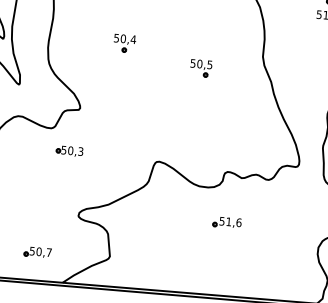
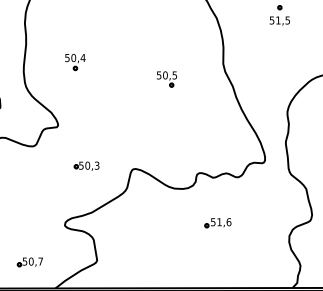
part: (124, 43) -> (75, 62), moved
part: (69, 150) -> (86, 165), moved
part: (226, 223) -> (217, 223), moved

